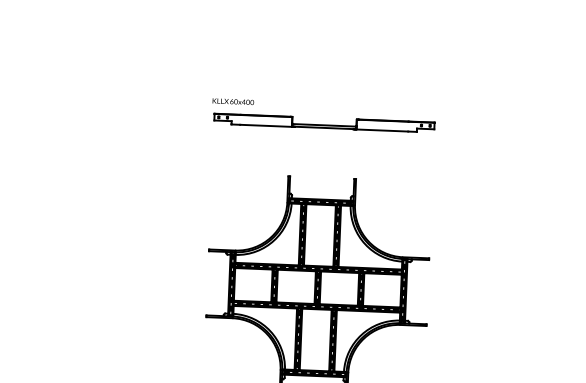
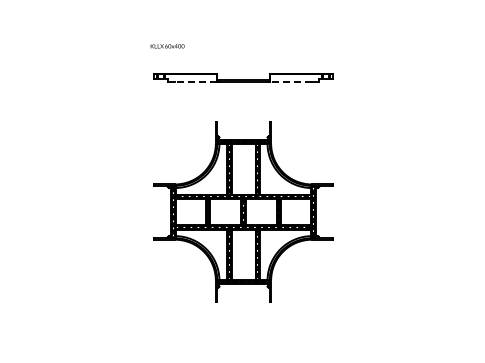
text: (233, 101) -> (167, 46), moved
line: (265, 125) -> (195, 81), solid -> dashed
line: (381, 130) -> (290, 81), solid -> dashed

